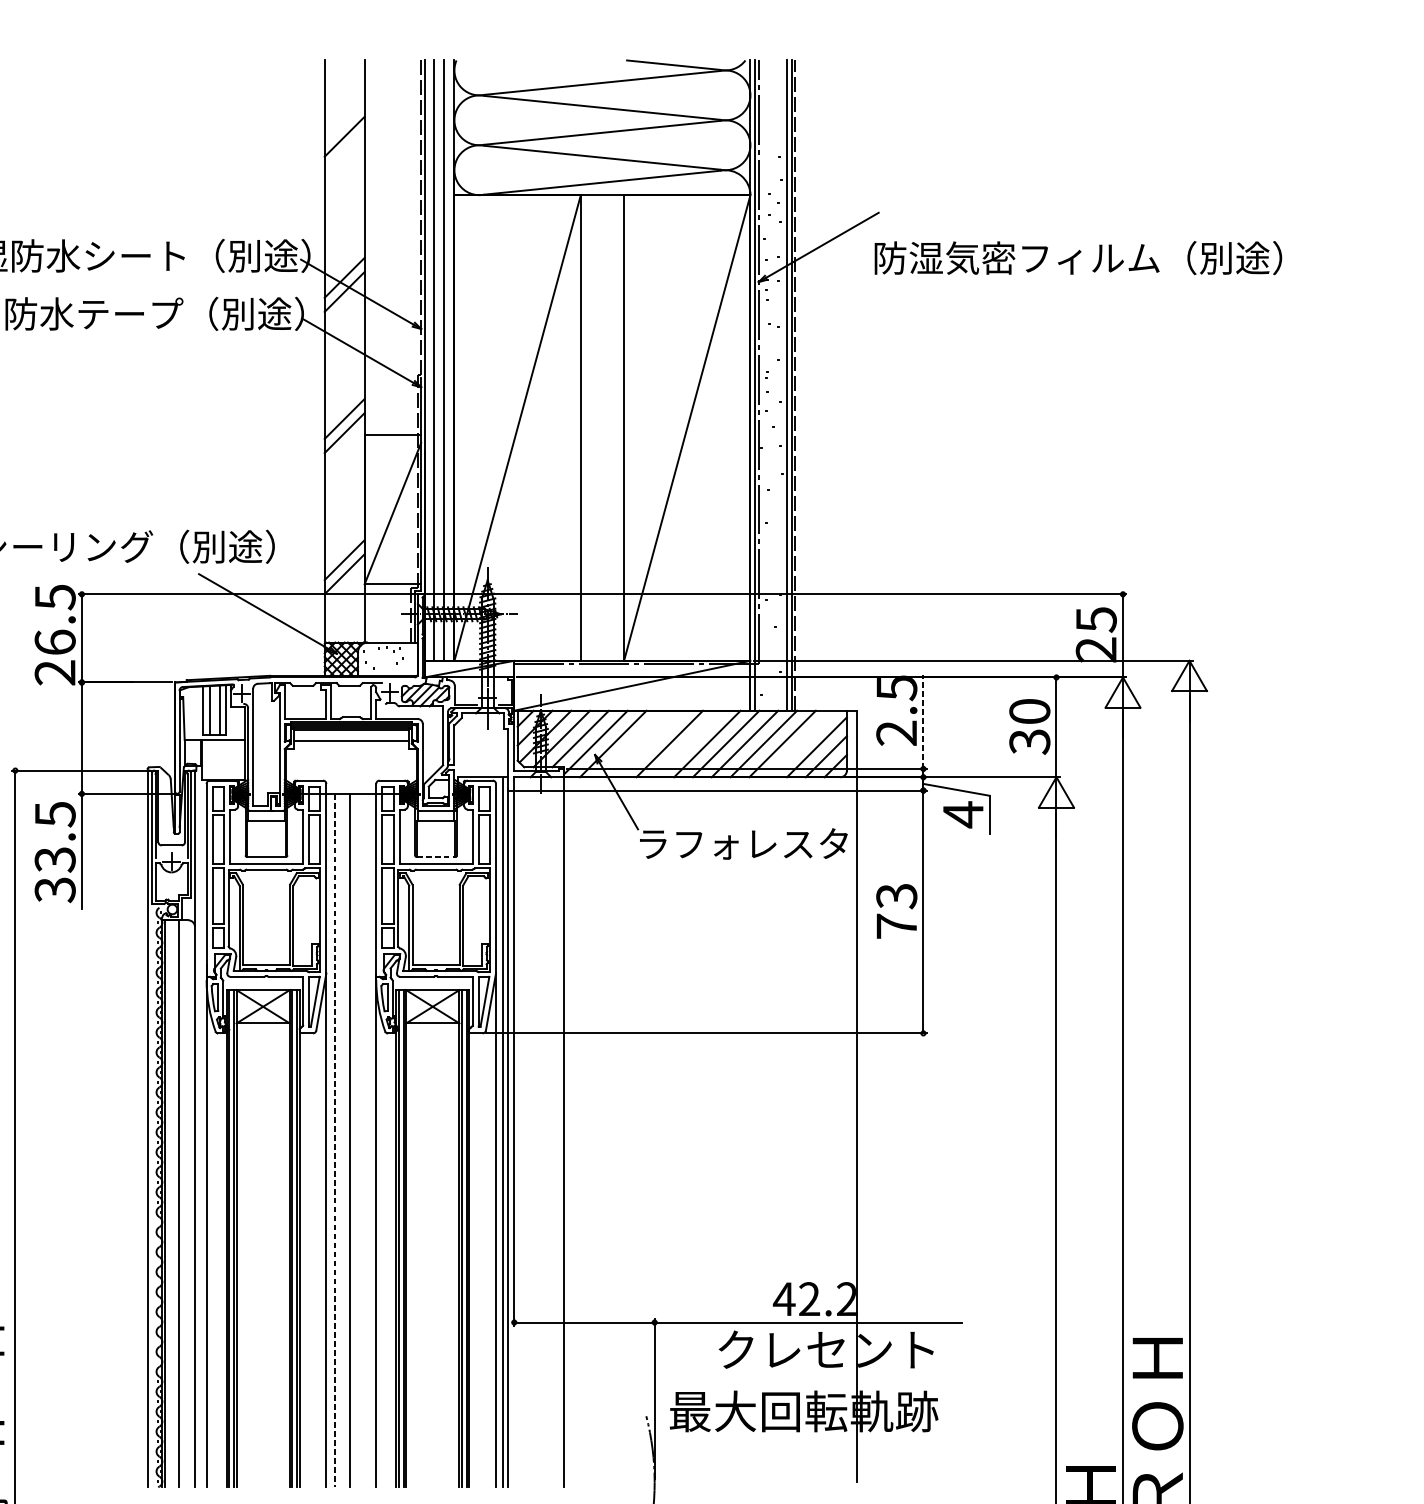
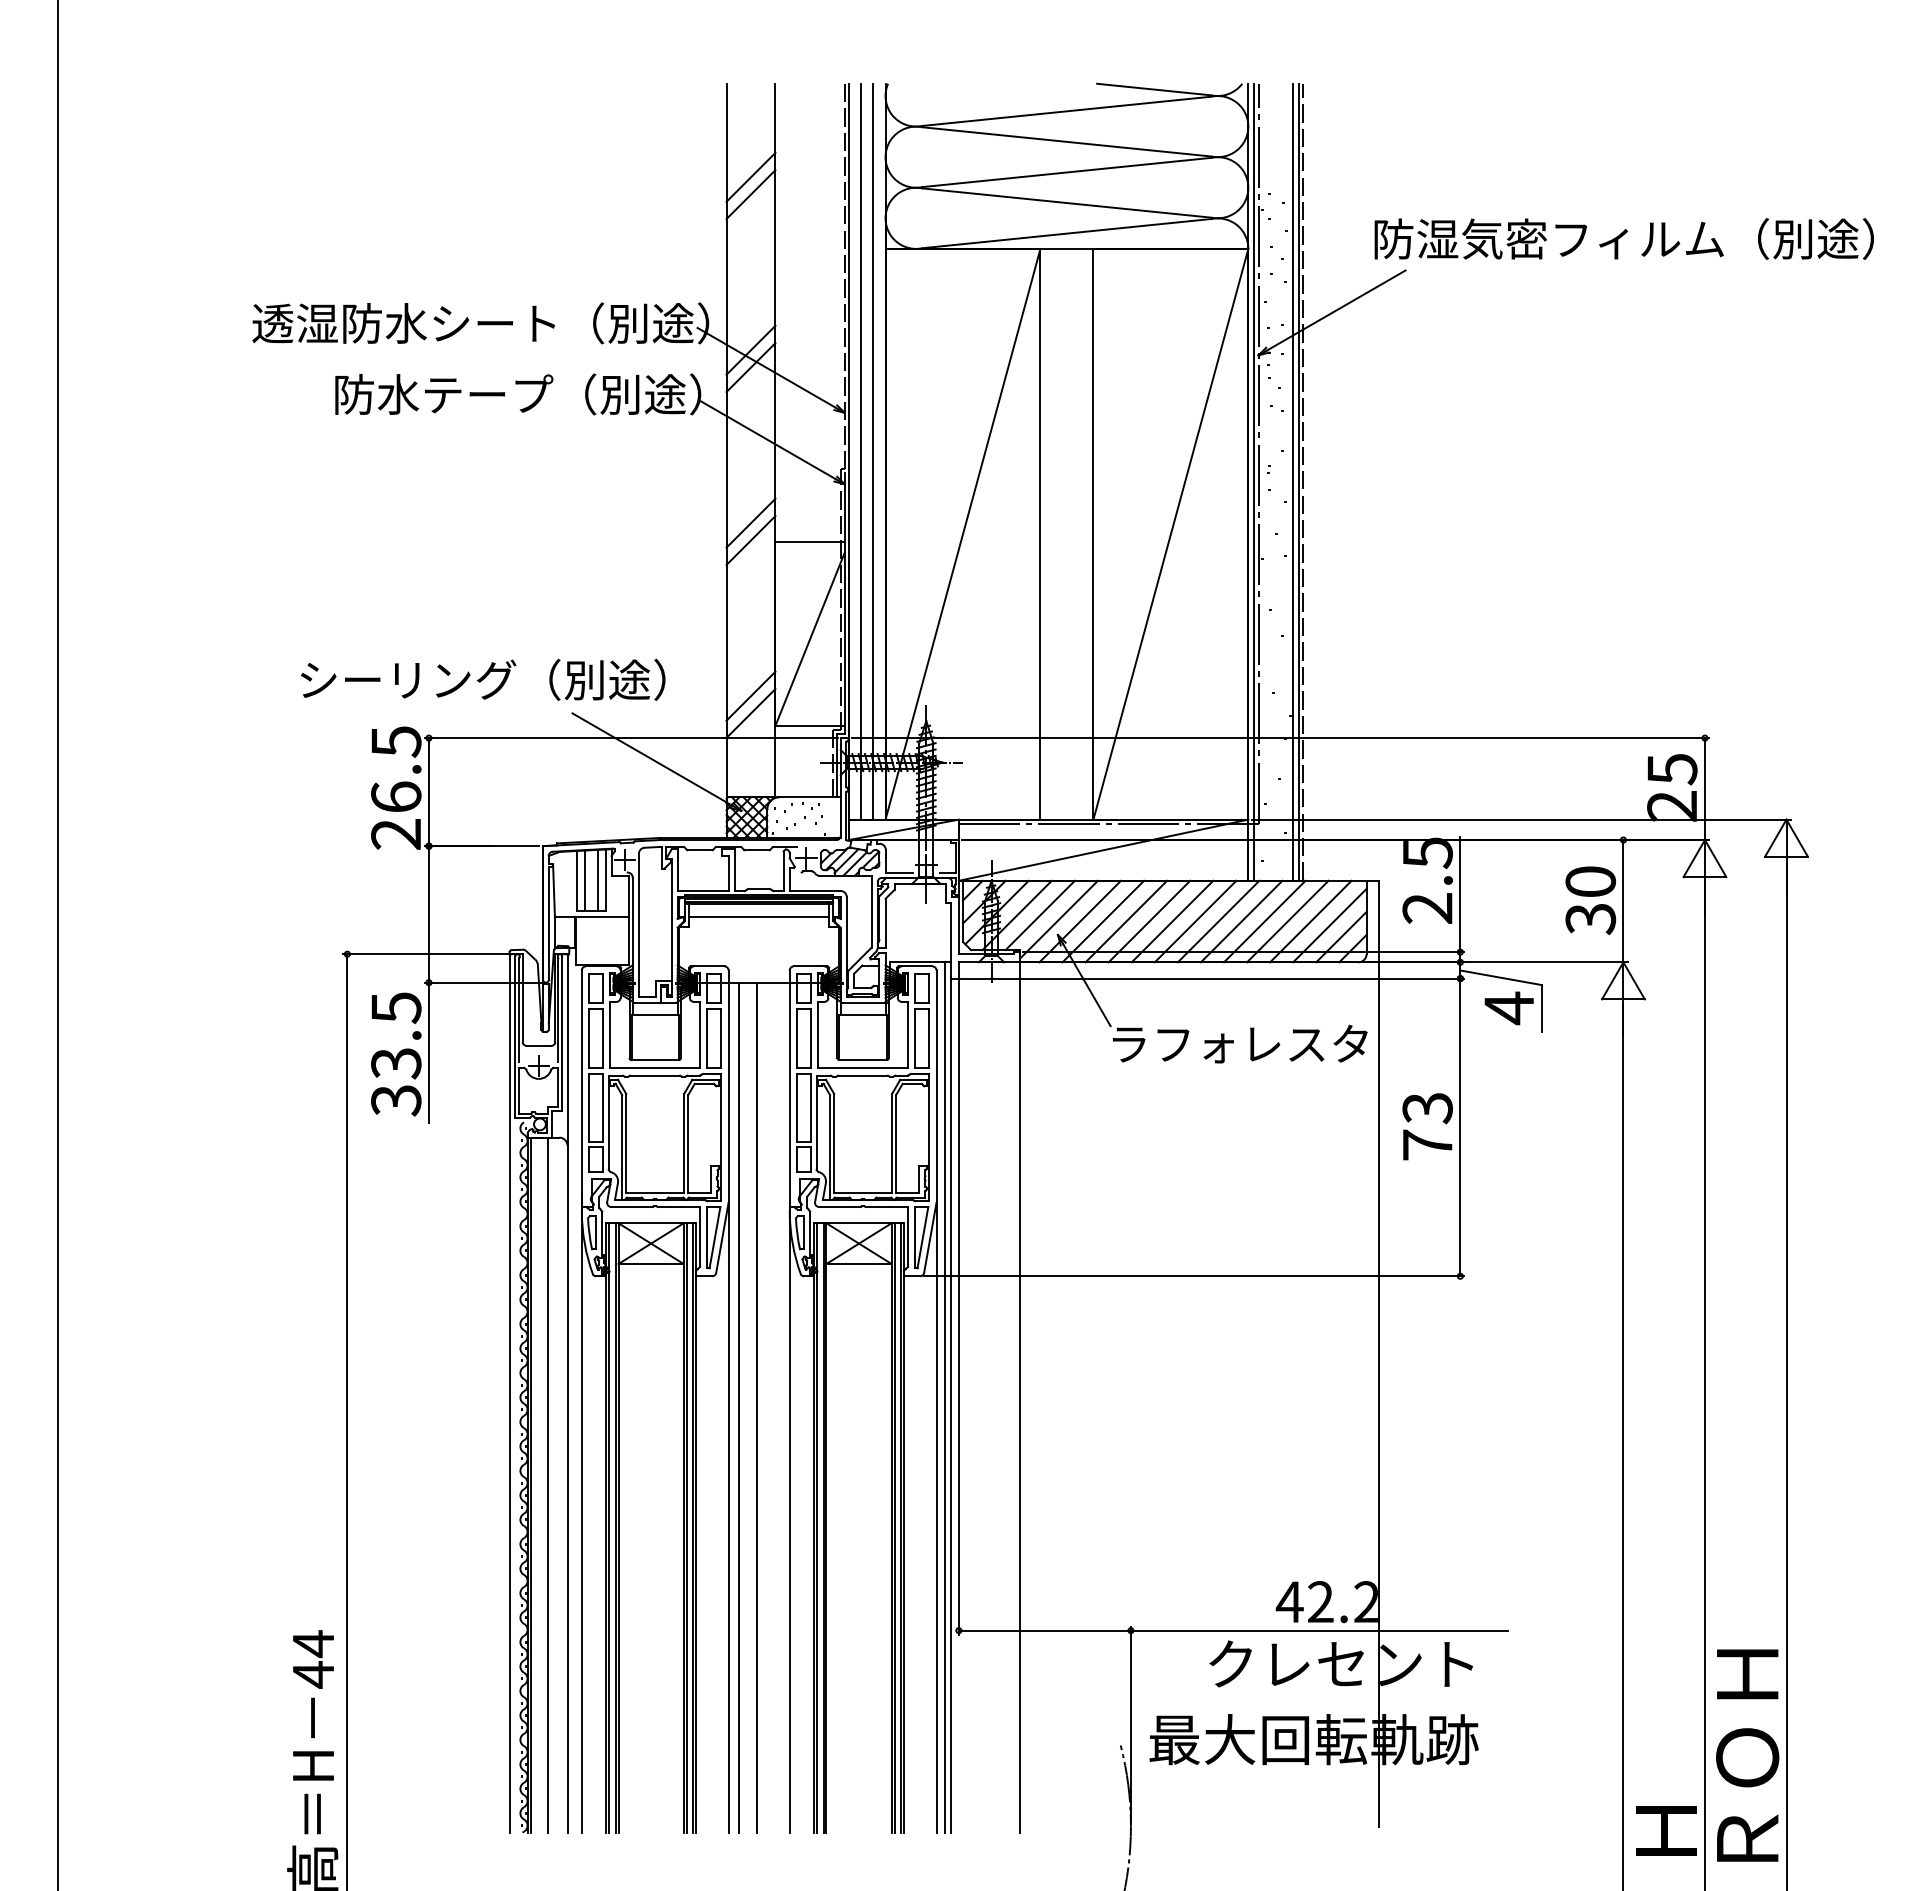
line: (344, 150) -> (750, 194), added
text: (1077, 257) -> (1623, 238), moved
line: (923, 721) -> (1460, 894), dashed -> solid
line: (632, 743) -> (1103, 921), added
line: (651, 743) -> (1126, 921), added
line: (688, 743) -> (1172, 921), added
line: (801, 743) -> (1310, 921), added
line: (436, 857) -> (863, 1060), dashed -> solid
line: (334, 1141) -> (738, 1408), dashed -> solid

